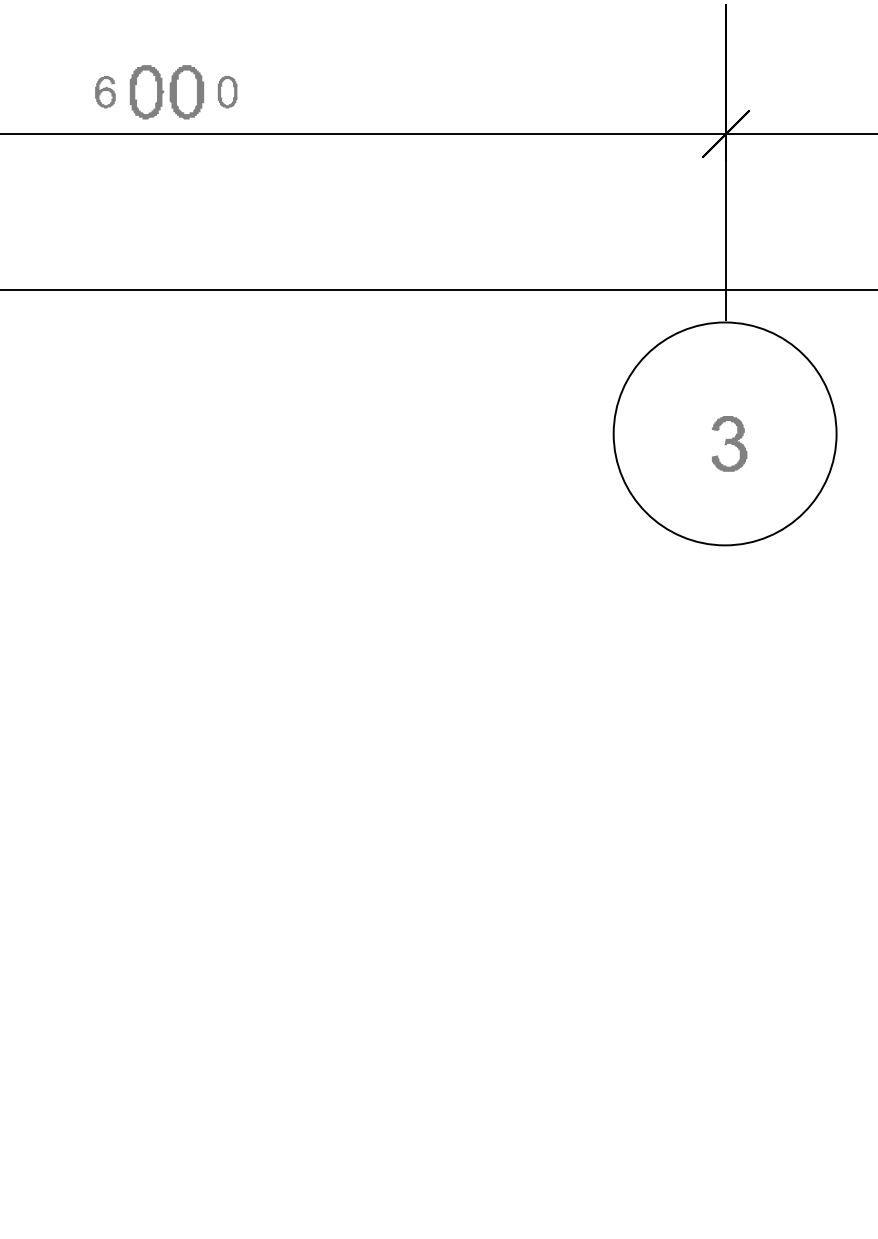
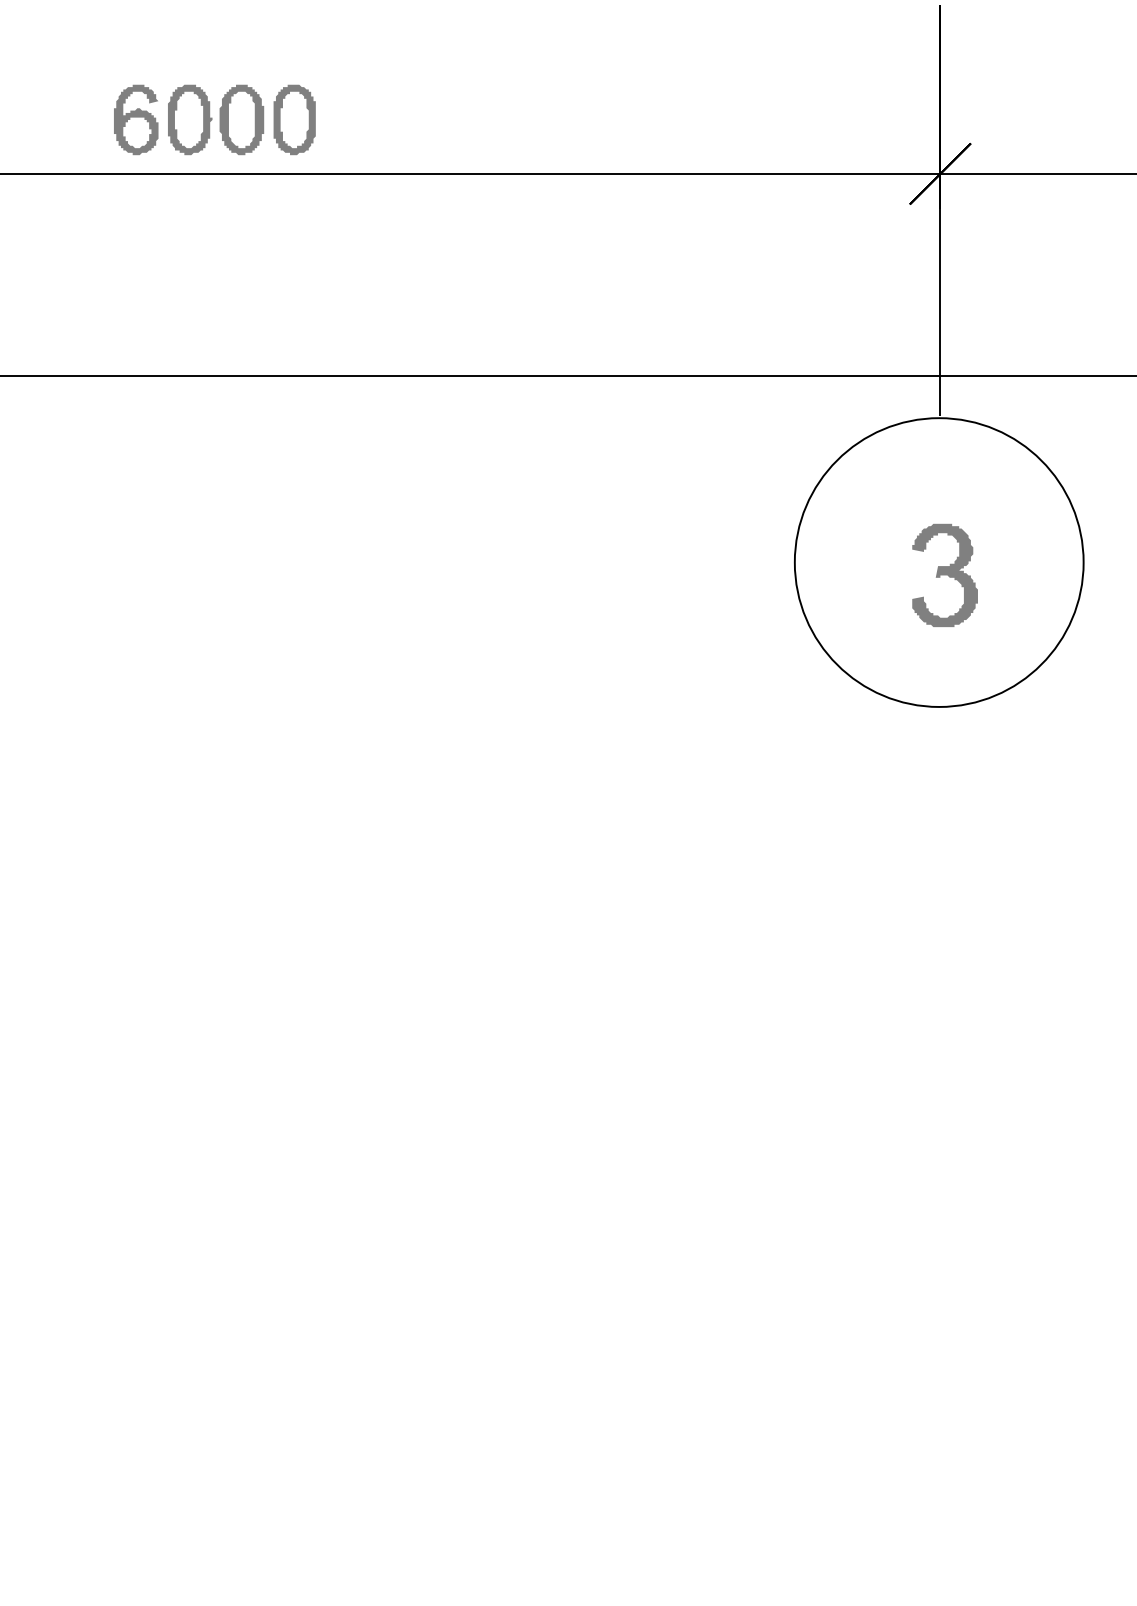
part: (105, 91) -> (136, 119), size x1.67
part: (227, 91) -> (294, 119), size x1.67
part: (729, 443) -> (944, 575), size x1.43

